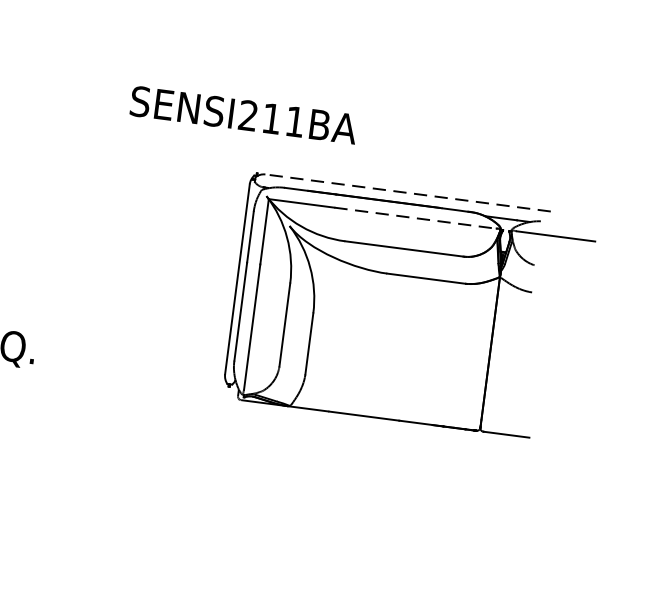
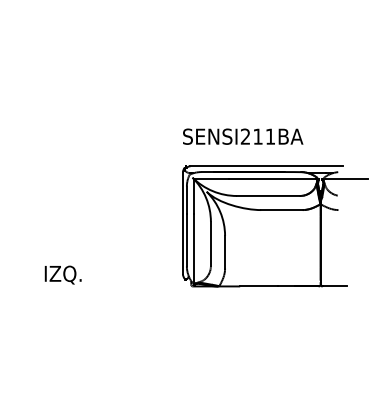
text: (244, 114) -> (243, 136), moved
line: (407, 193) -> (266, 166), dashed -> solid
line: (415, 219) -> (272, 179), dashed -> solid

